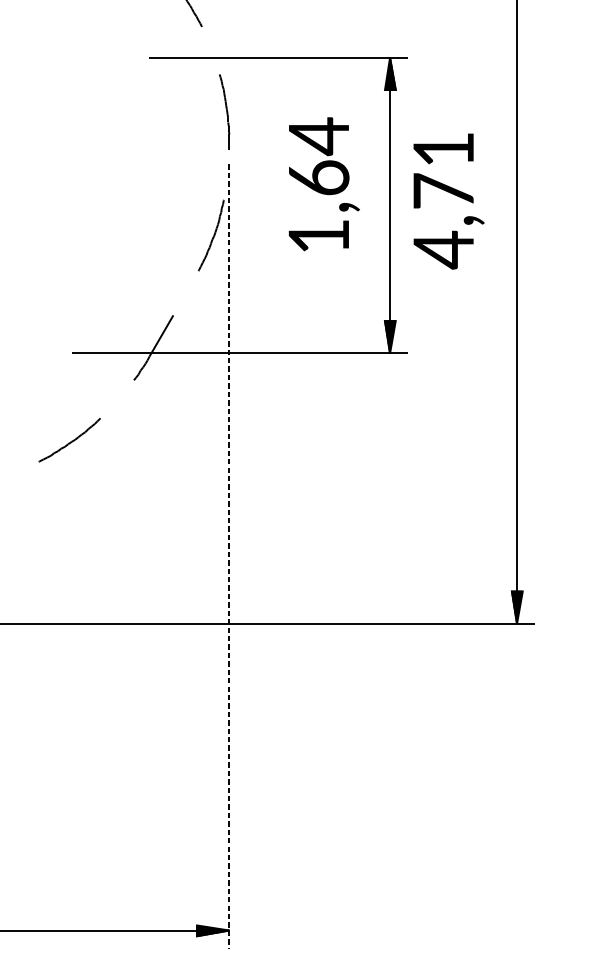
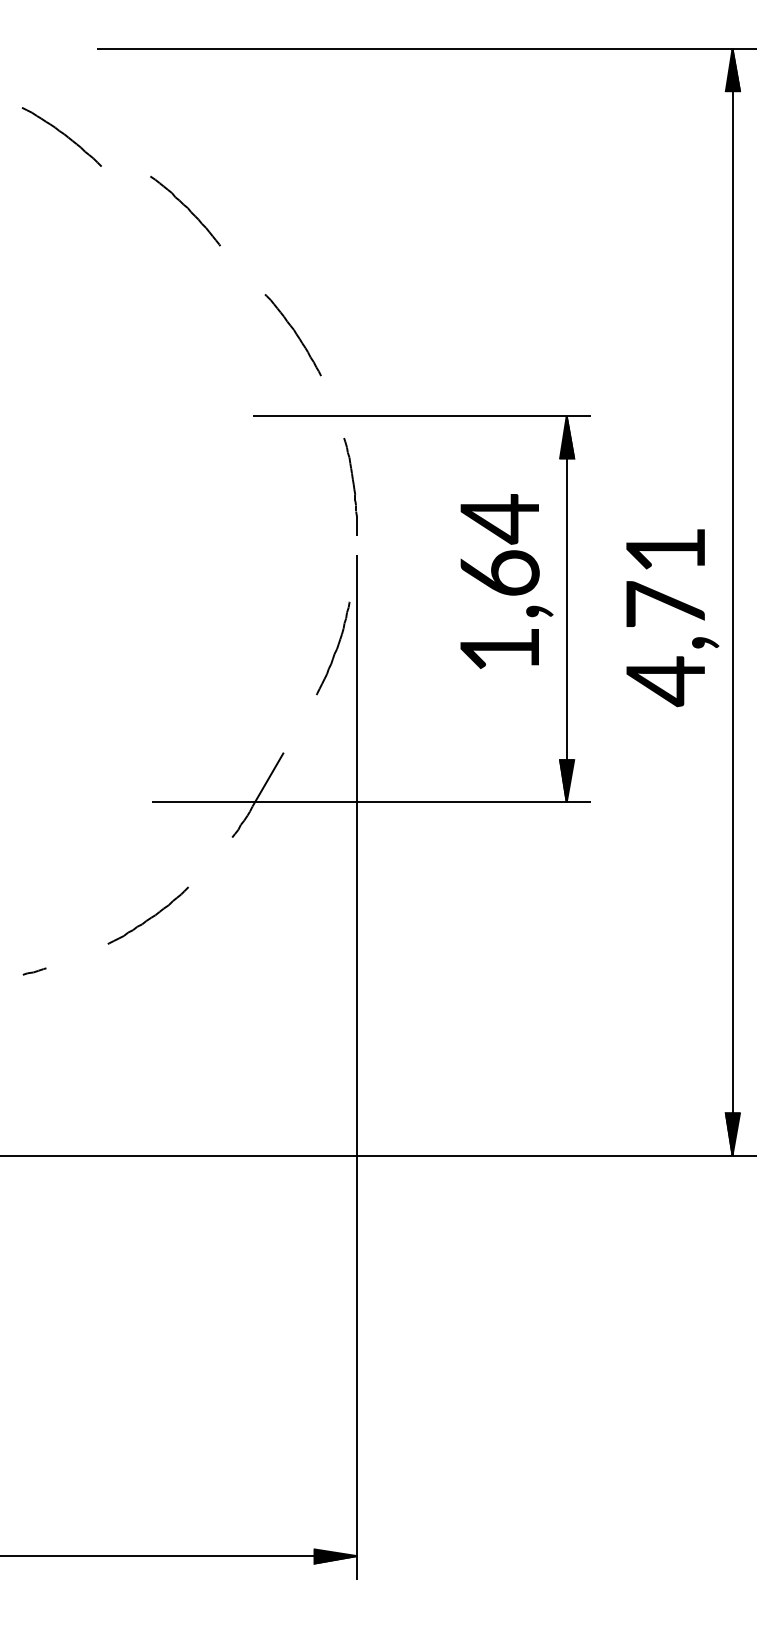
text: (324, 184) -> (506, 581), moved
text: (448, 201) -> (672, 618), moved
line: (229, 557) -> (356, 1068), dashed -> solid

